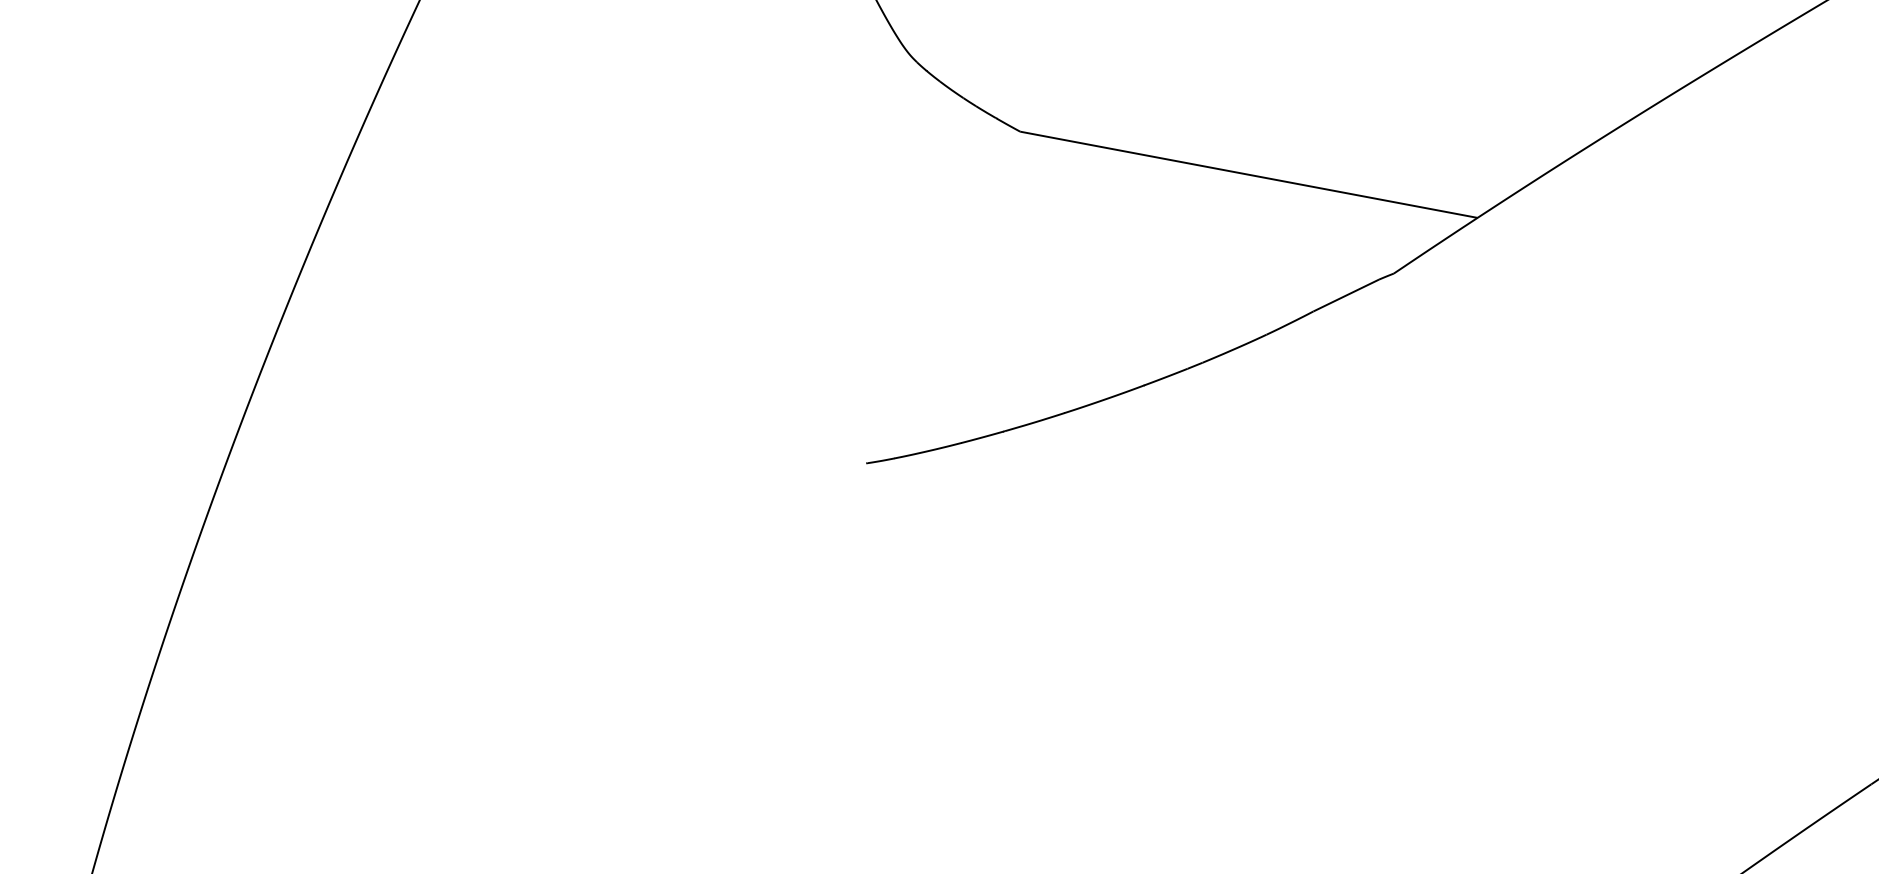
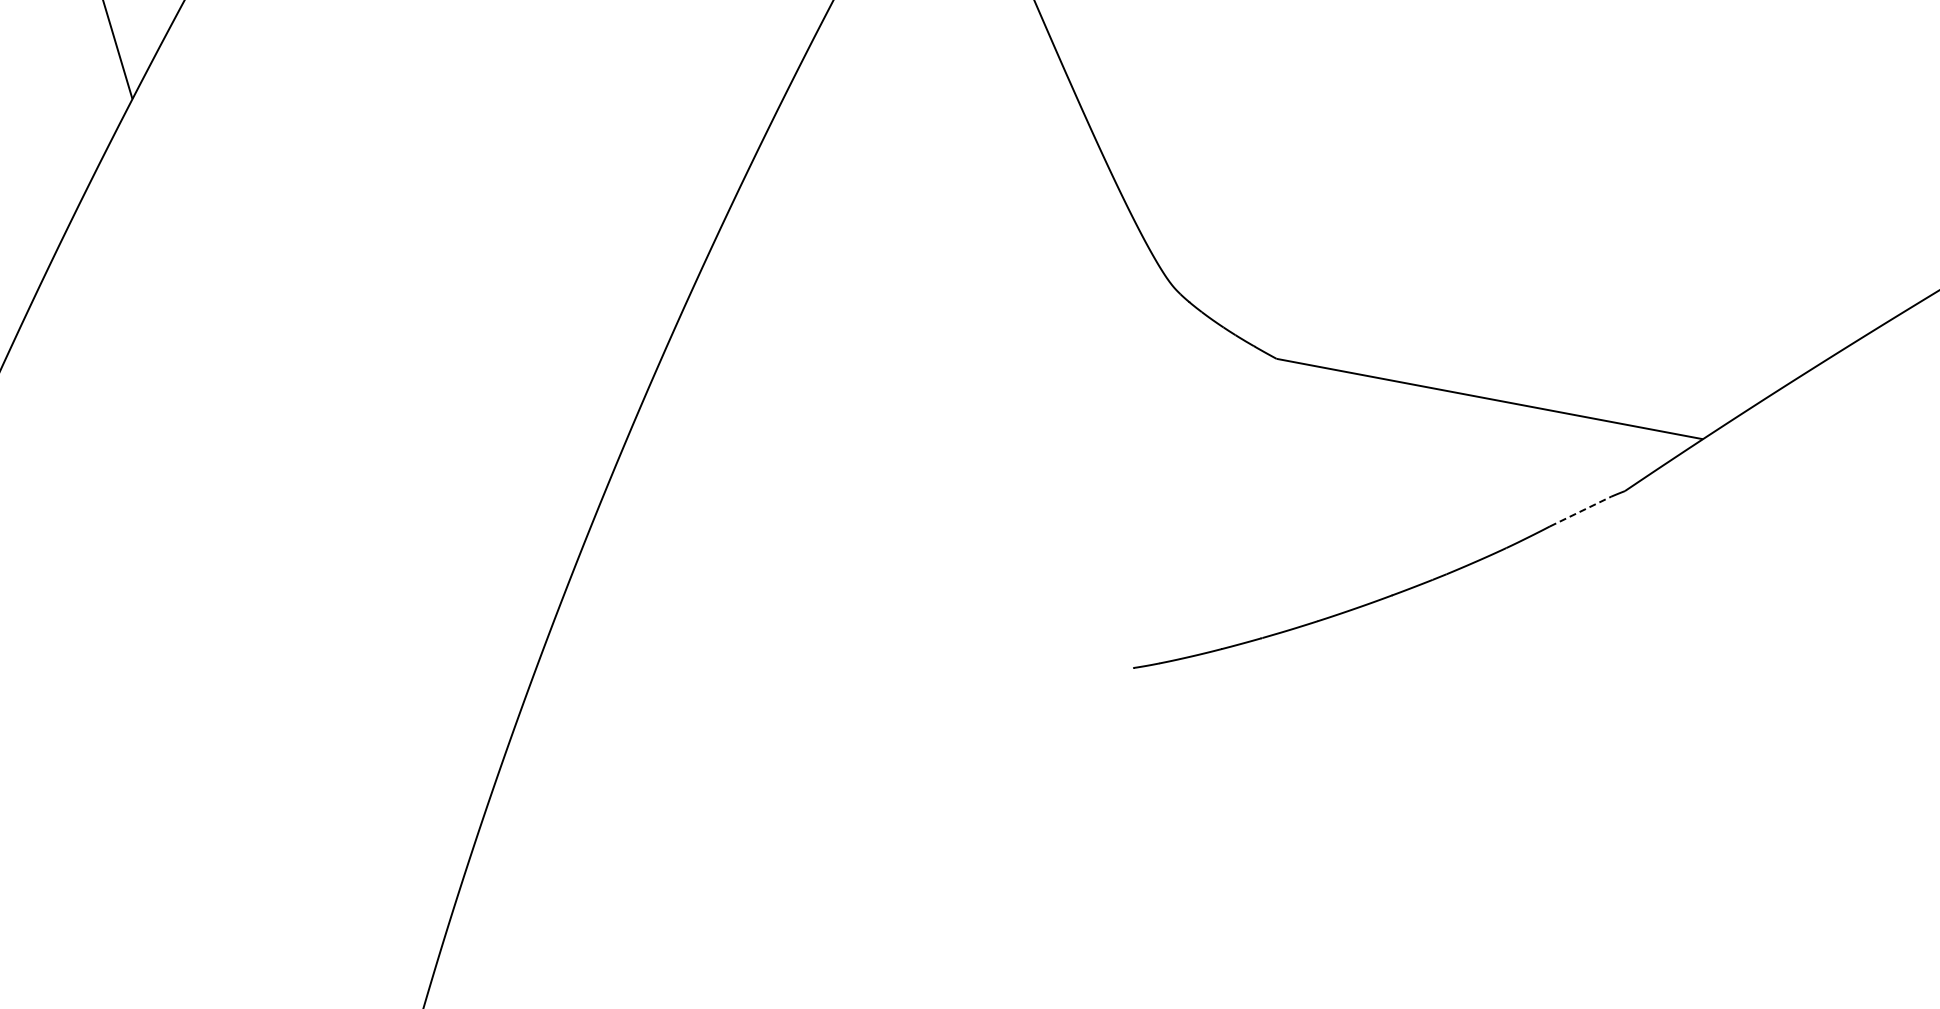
line: (1346, 295) -> (1580, 511), solid -> dashed

